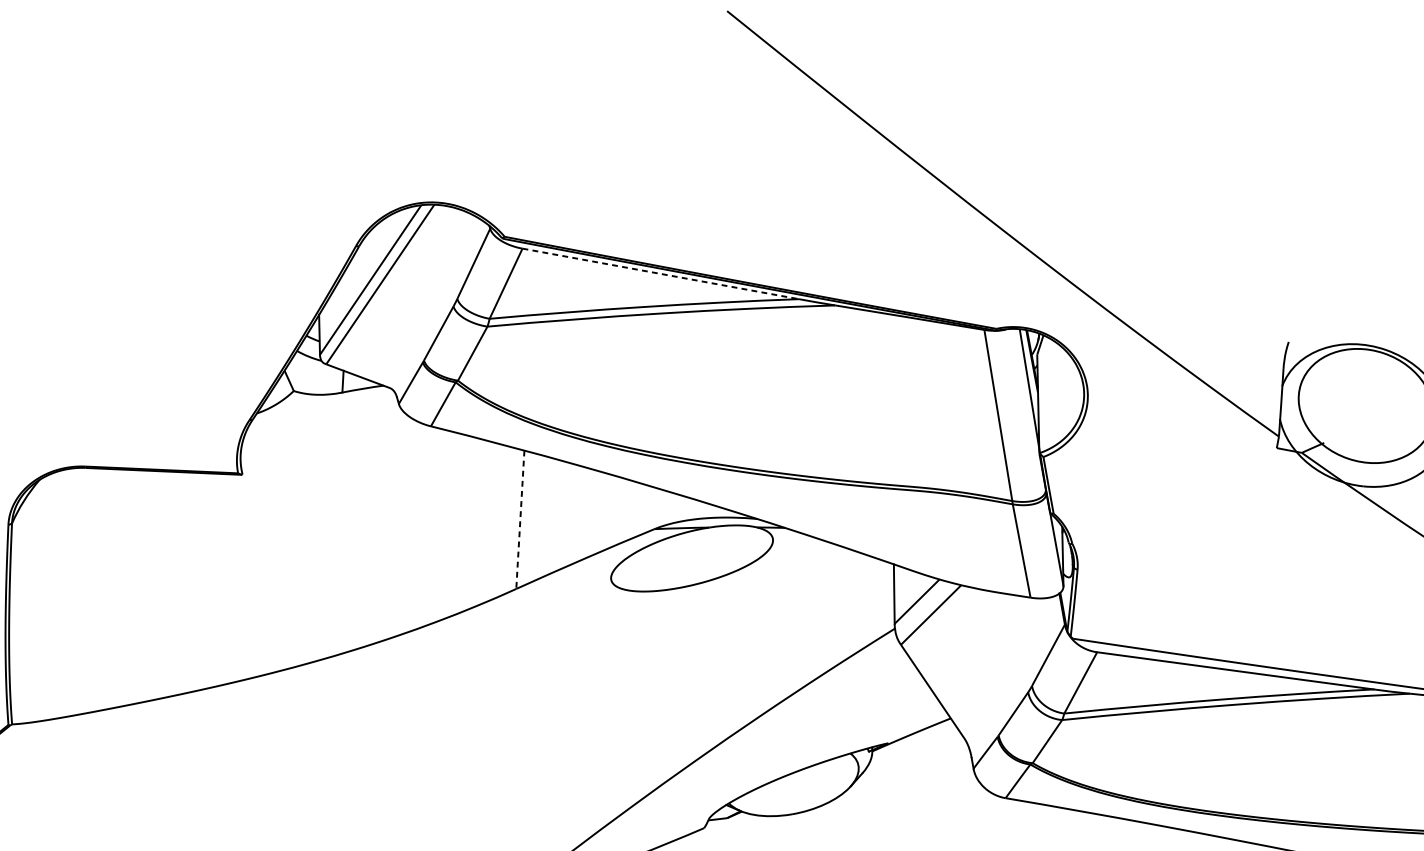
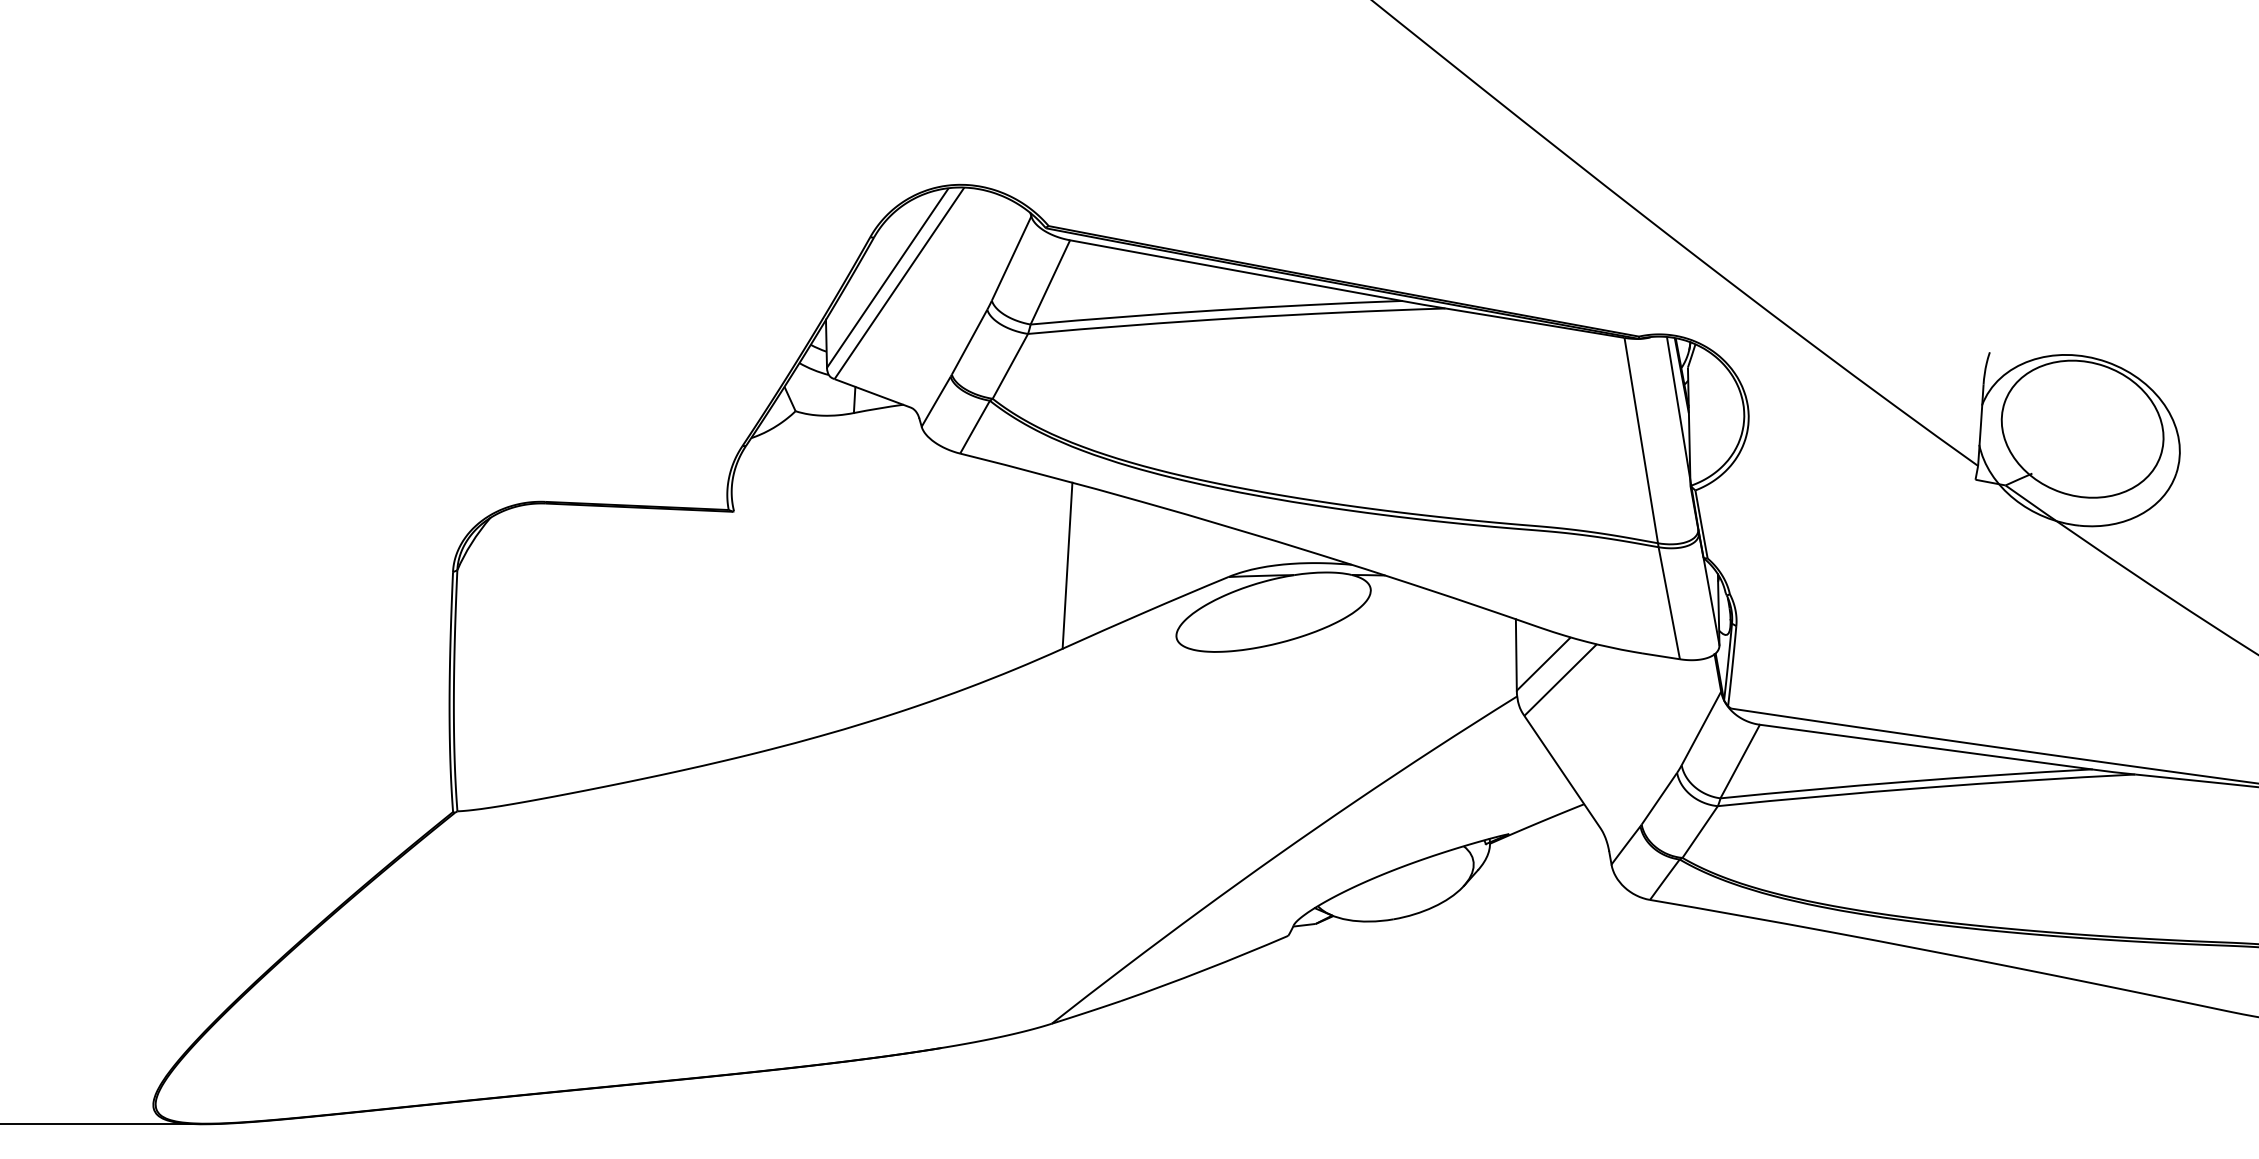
line: (661, 273) -> (1236, 270), dashed -> solid
line: (520, 520) -> (1067, 566), dashed -> solid

